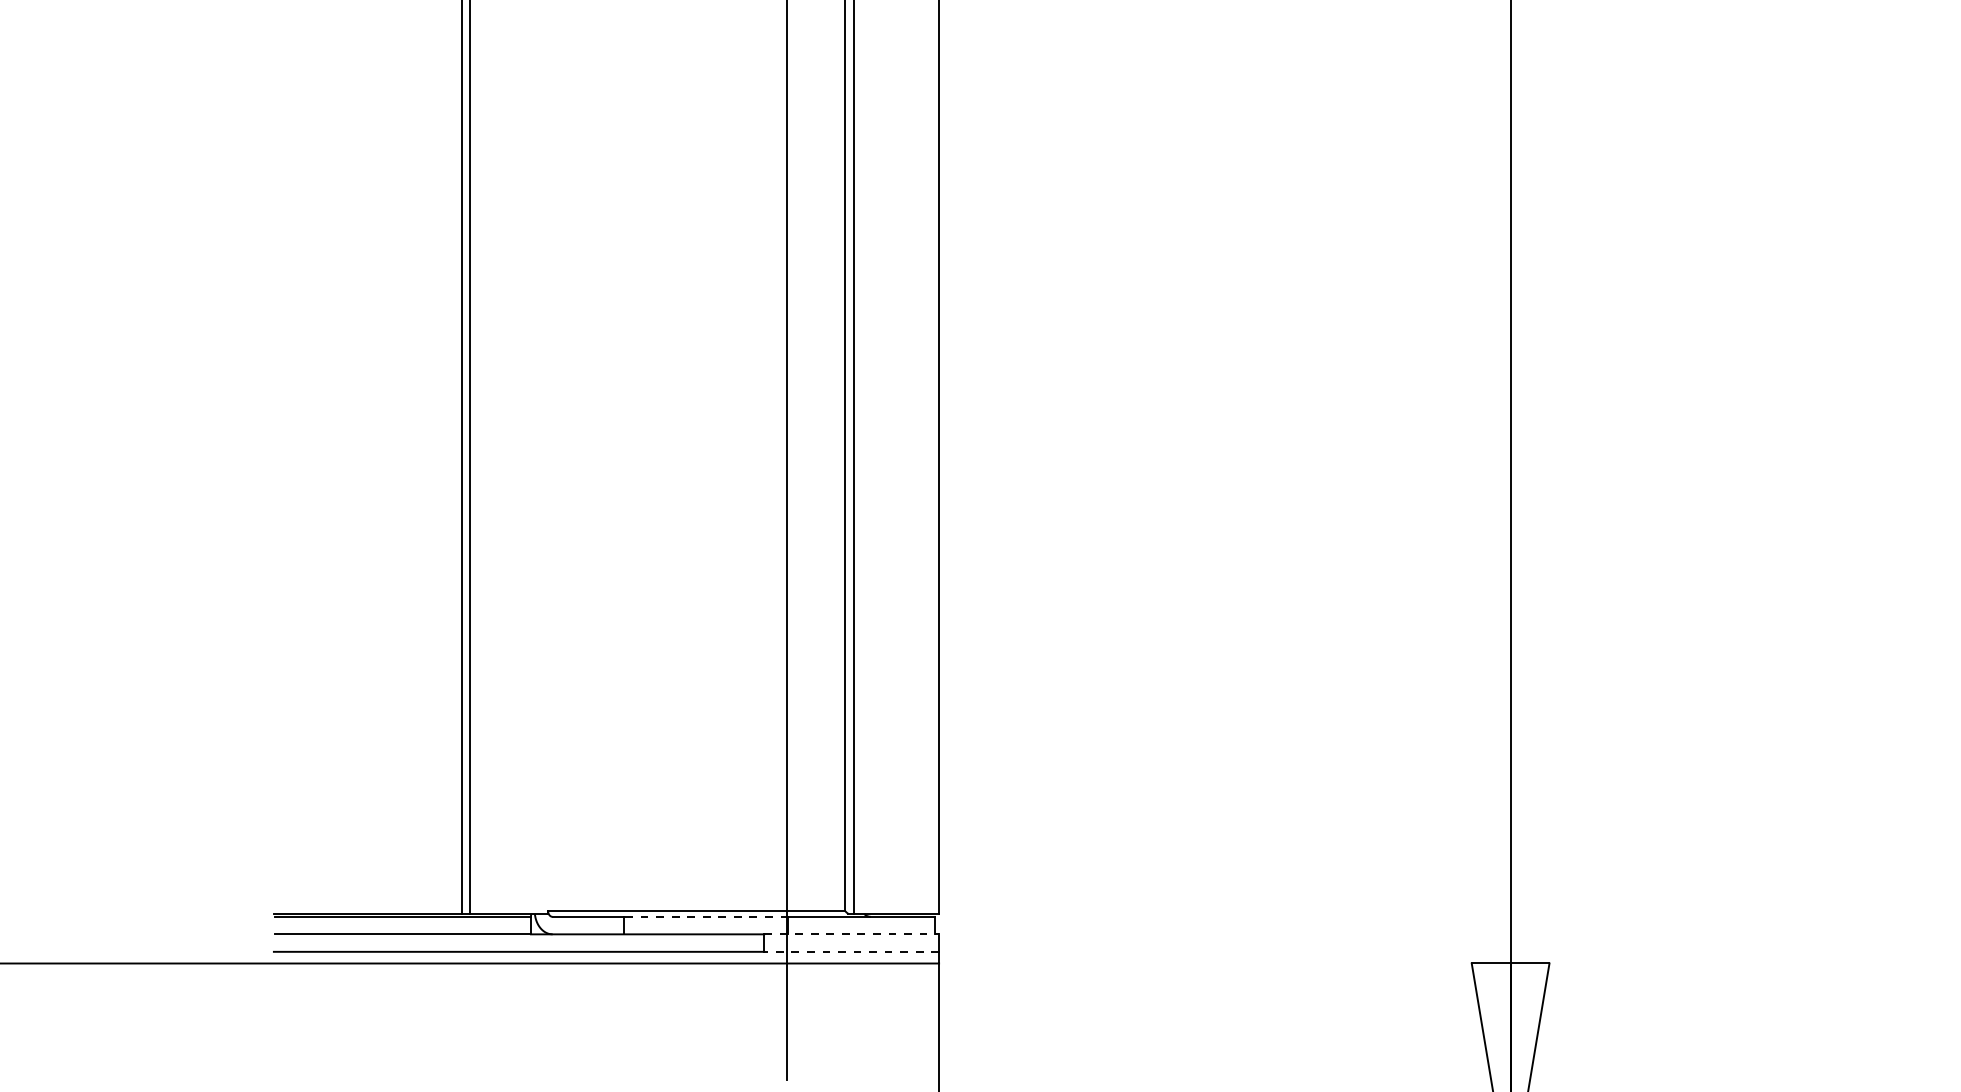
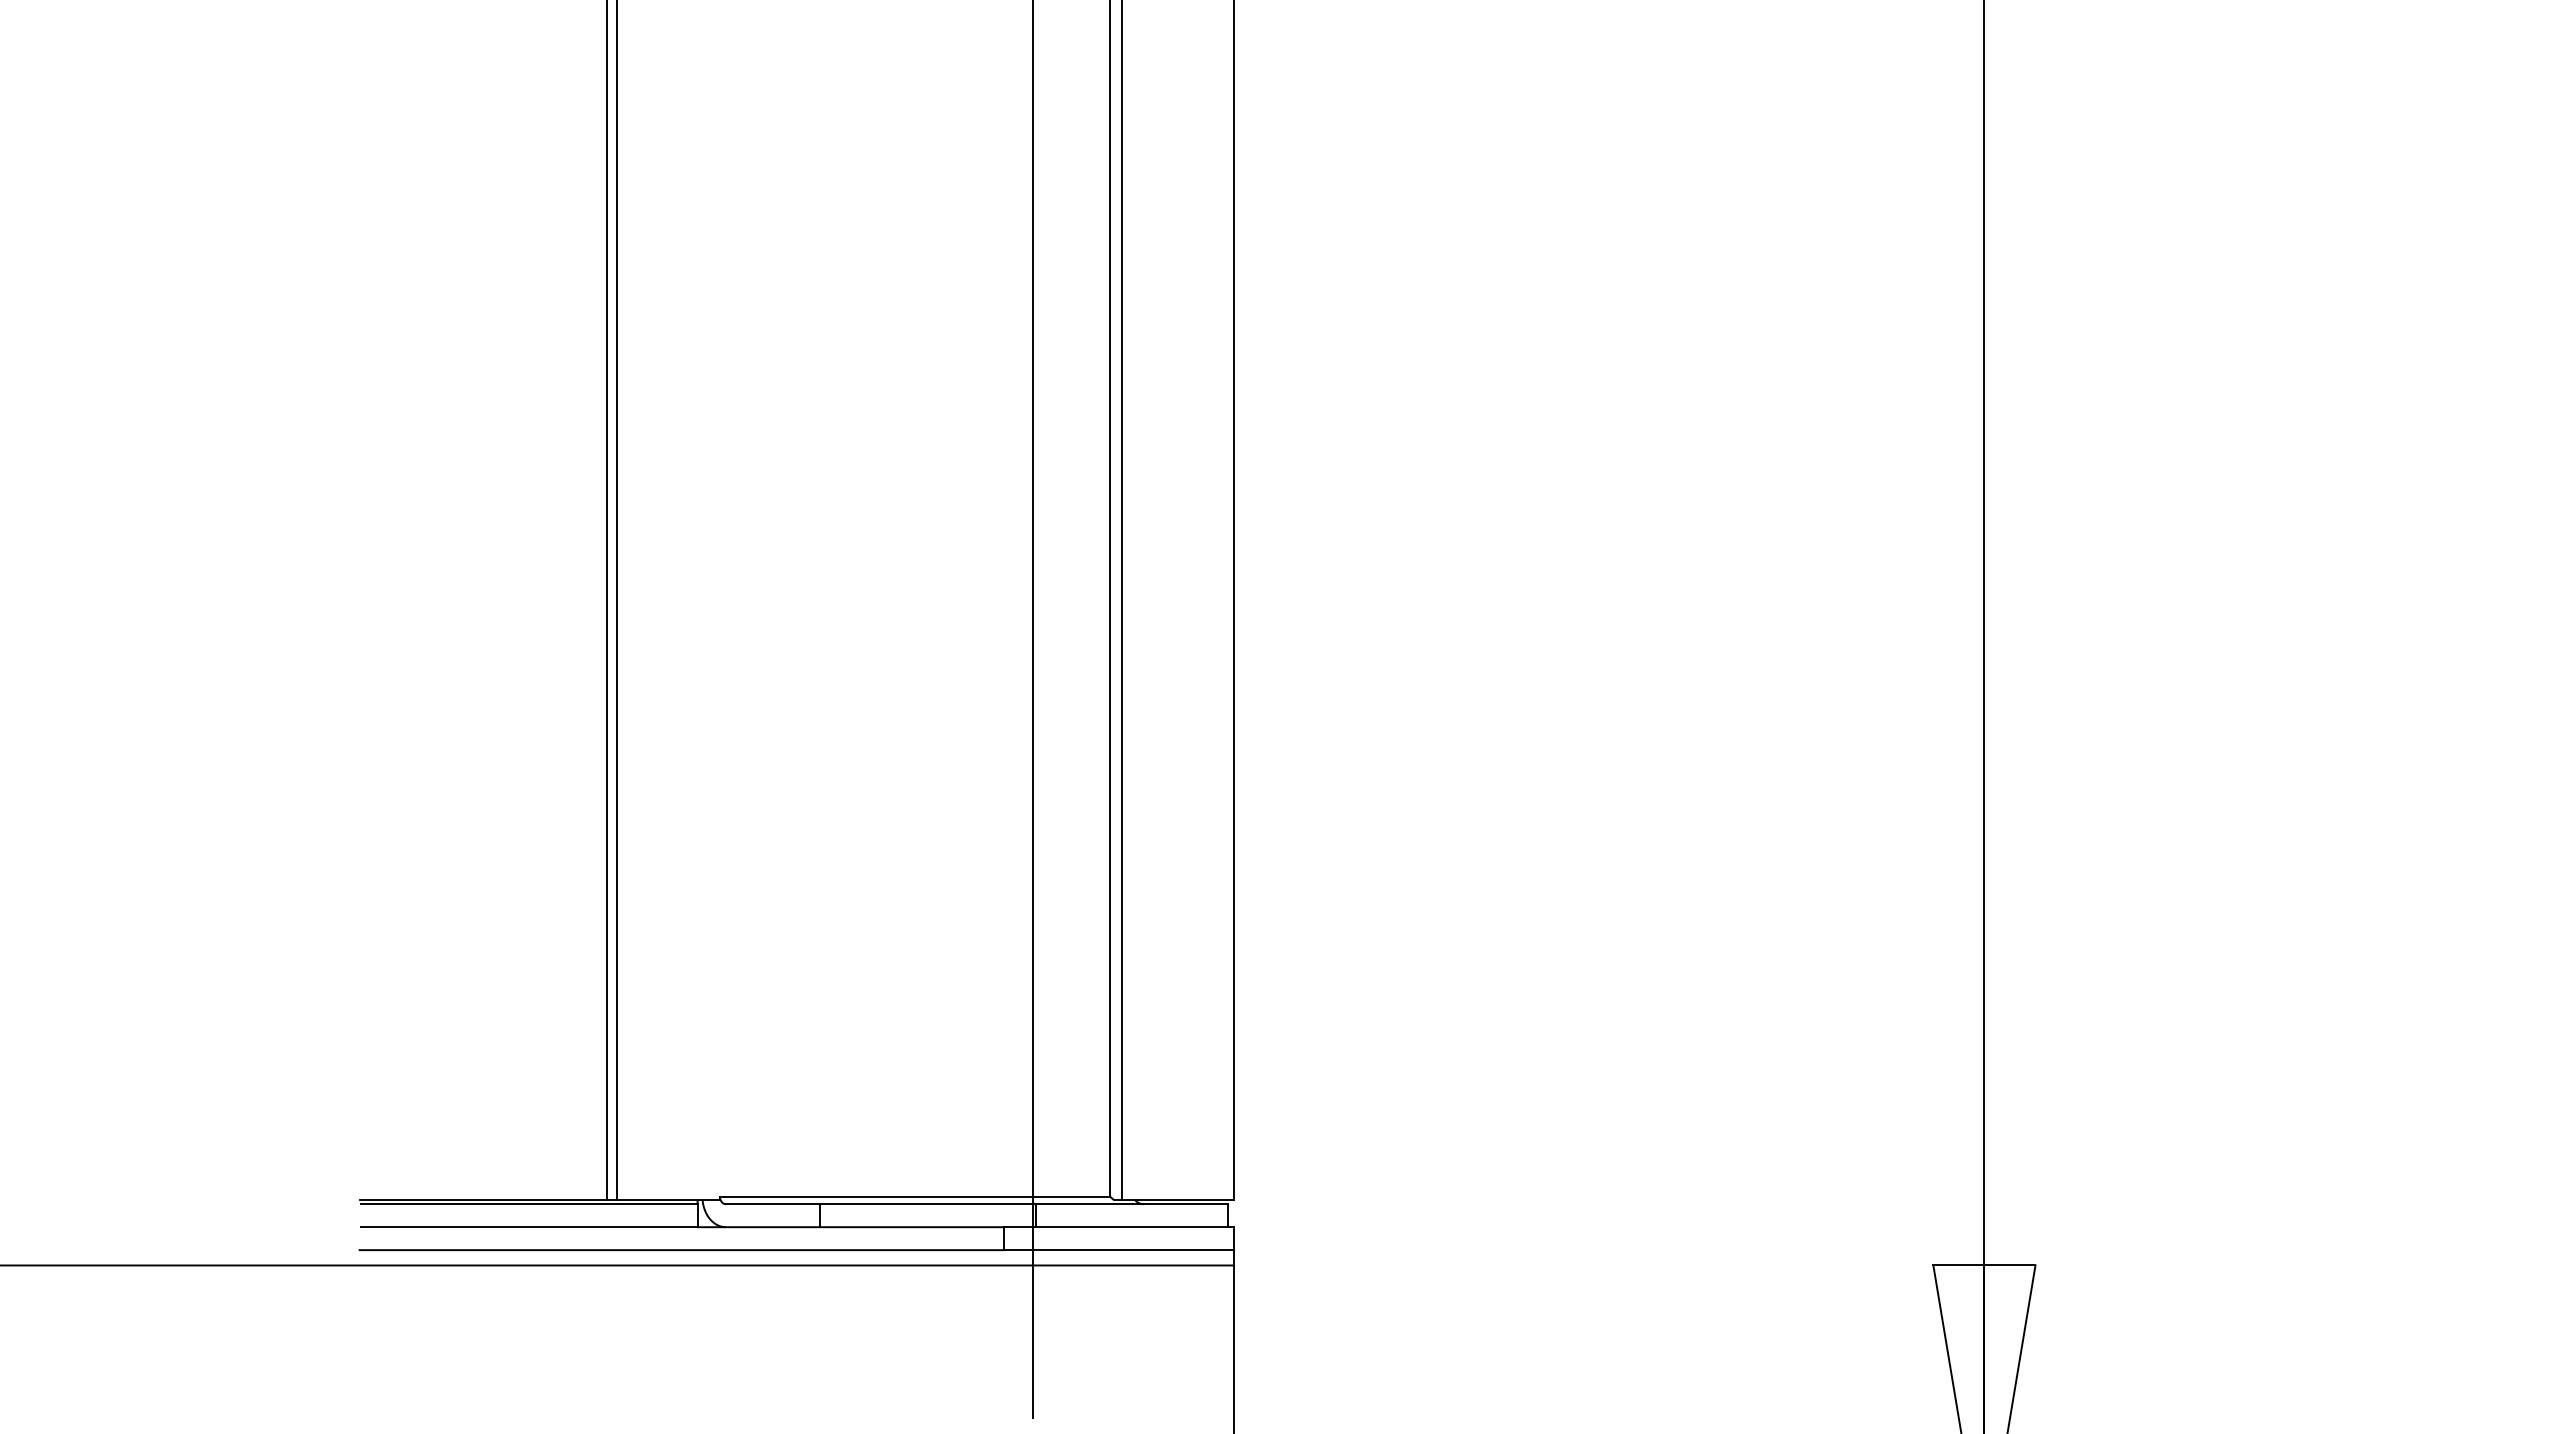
line: (706, 917) -> (927, 1204), dashed -> solid
line: (851, 934) -> (1118, 1227), dashed -> solid
line: (851, 952) -> (1118, 1250), dashed -> solid

